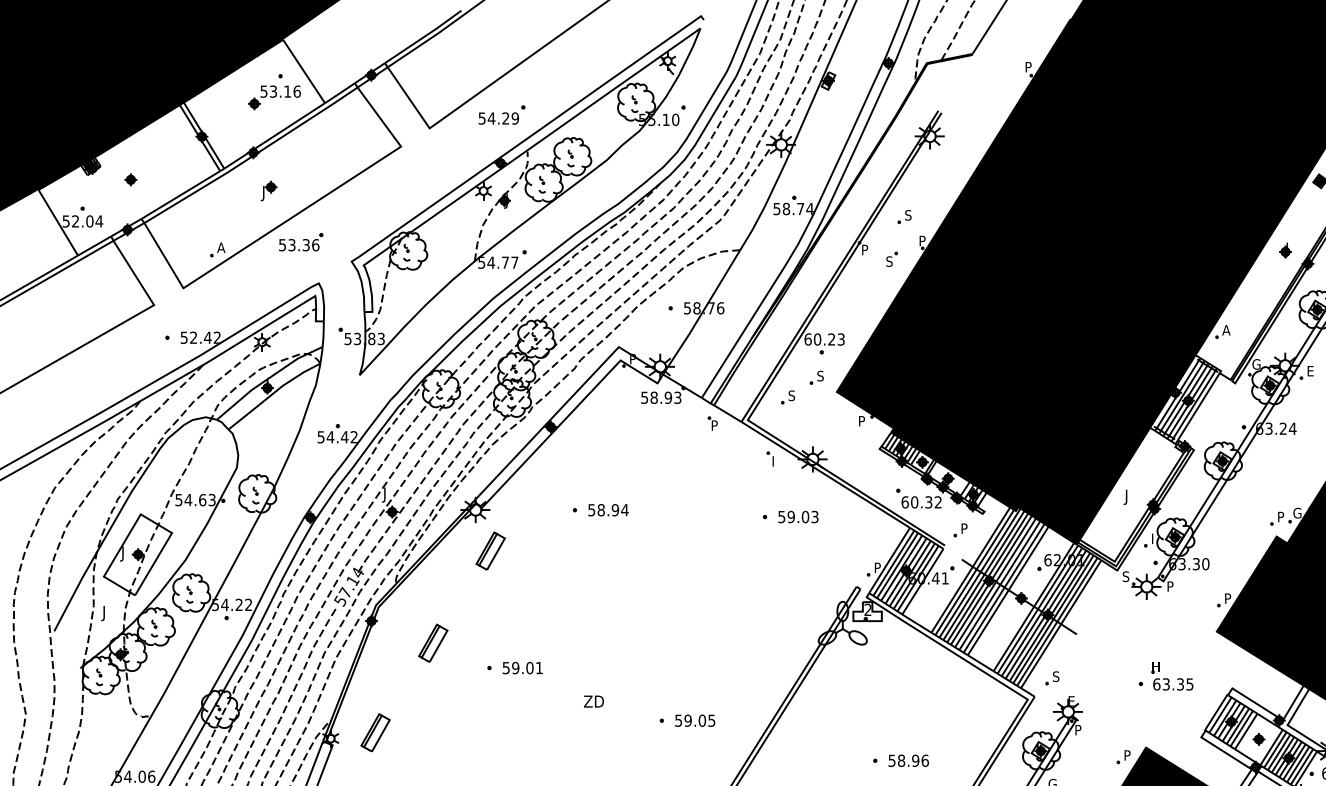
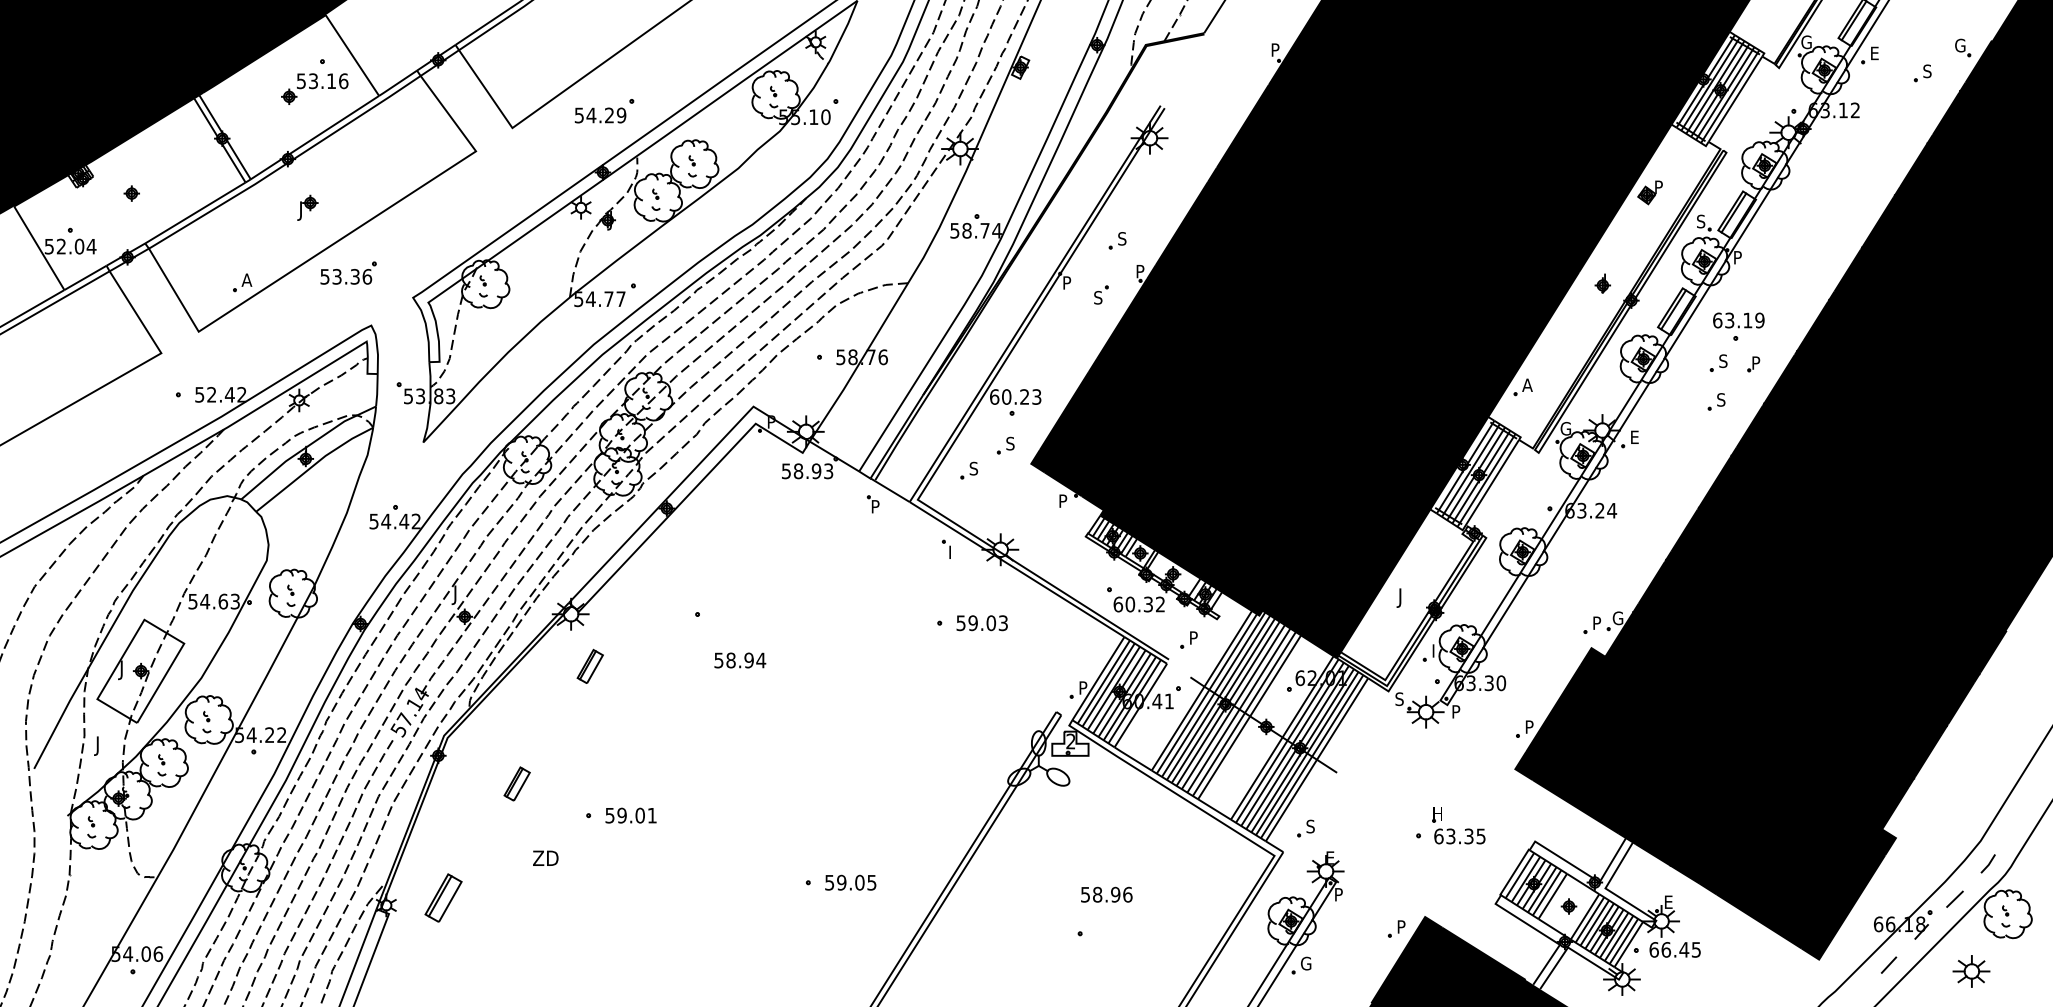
text: (608, 510) -> (740, 660), moved
part: (490, 551) -> (590, 666), size x0.7
part: (433, 642) -> (517, 783), size x0.7
text: (593, 700) -> (545, 857), moved
text: (908, 760) -> (1106, 894), moved

